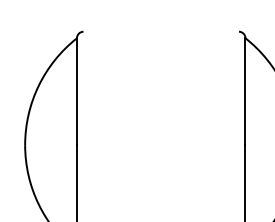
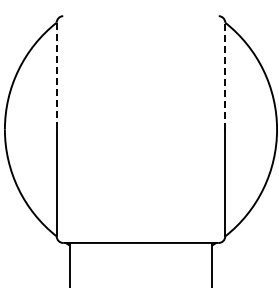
line: (245, 91) -> (225, 75), solid -> dashed
line: (76, 92) -> (56, 76), solid -> dashed

